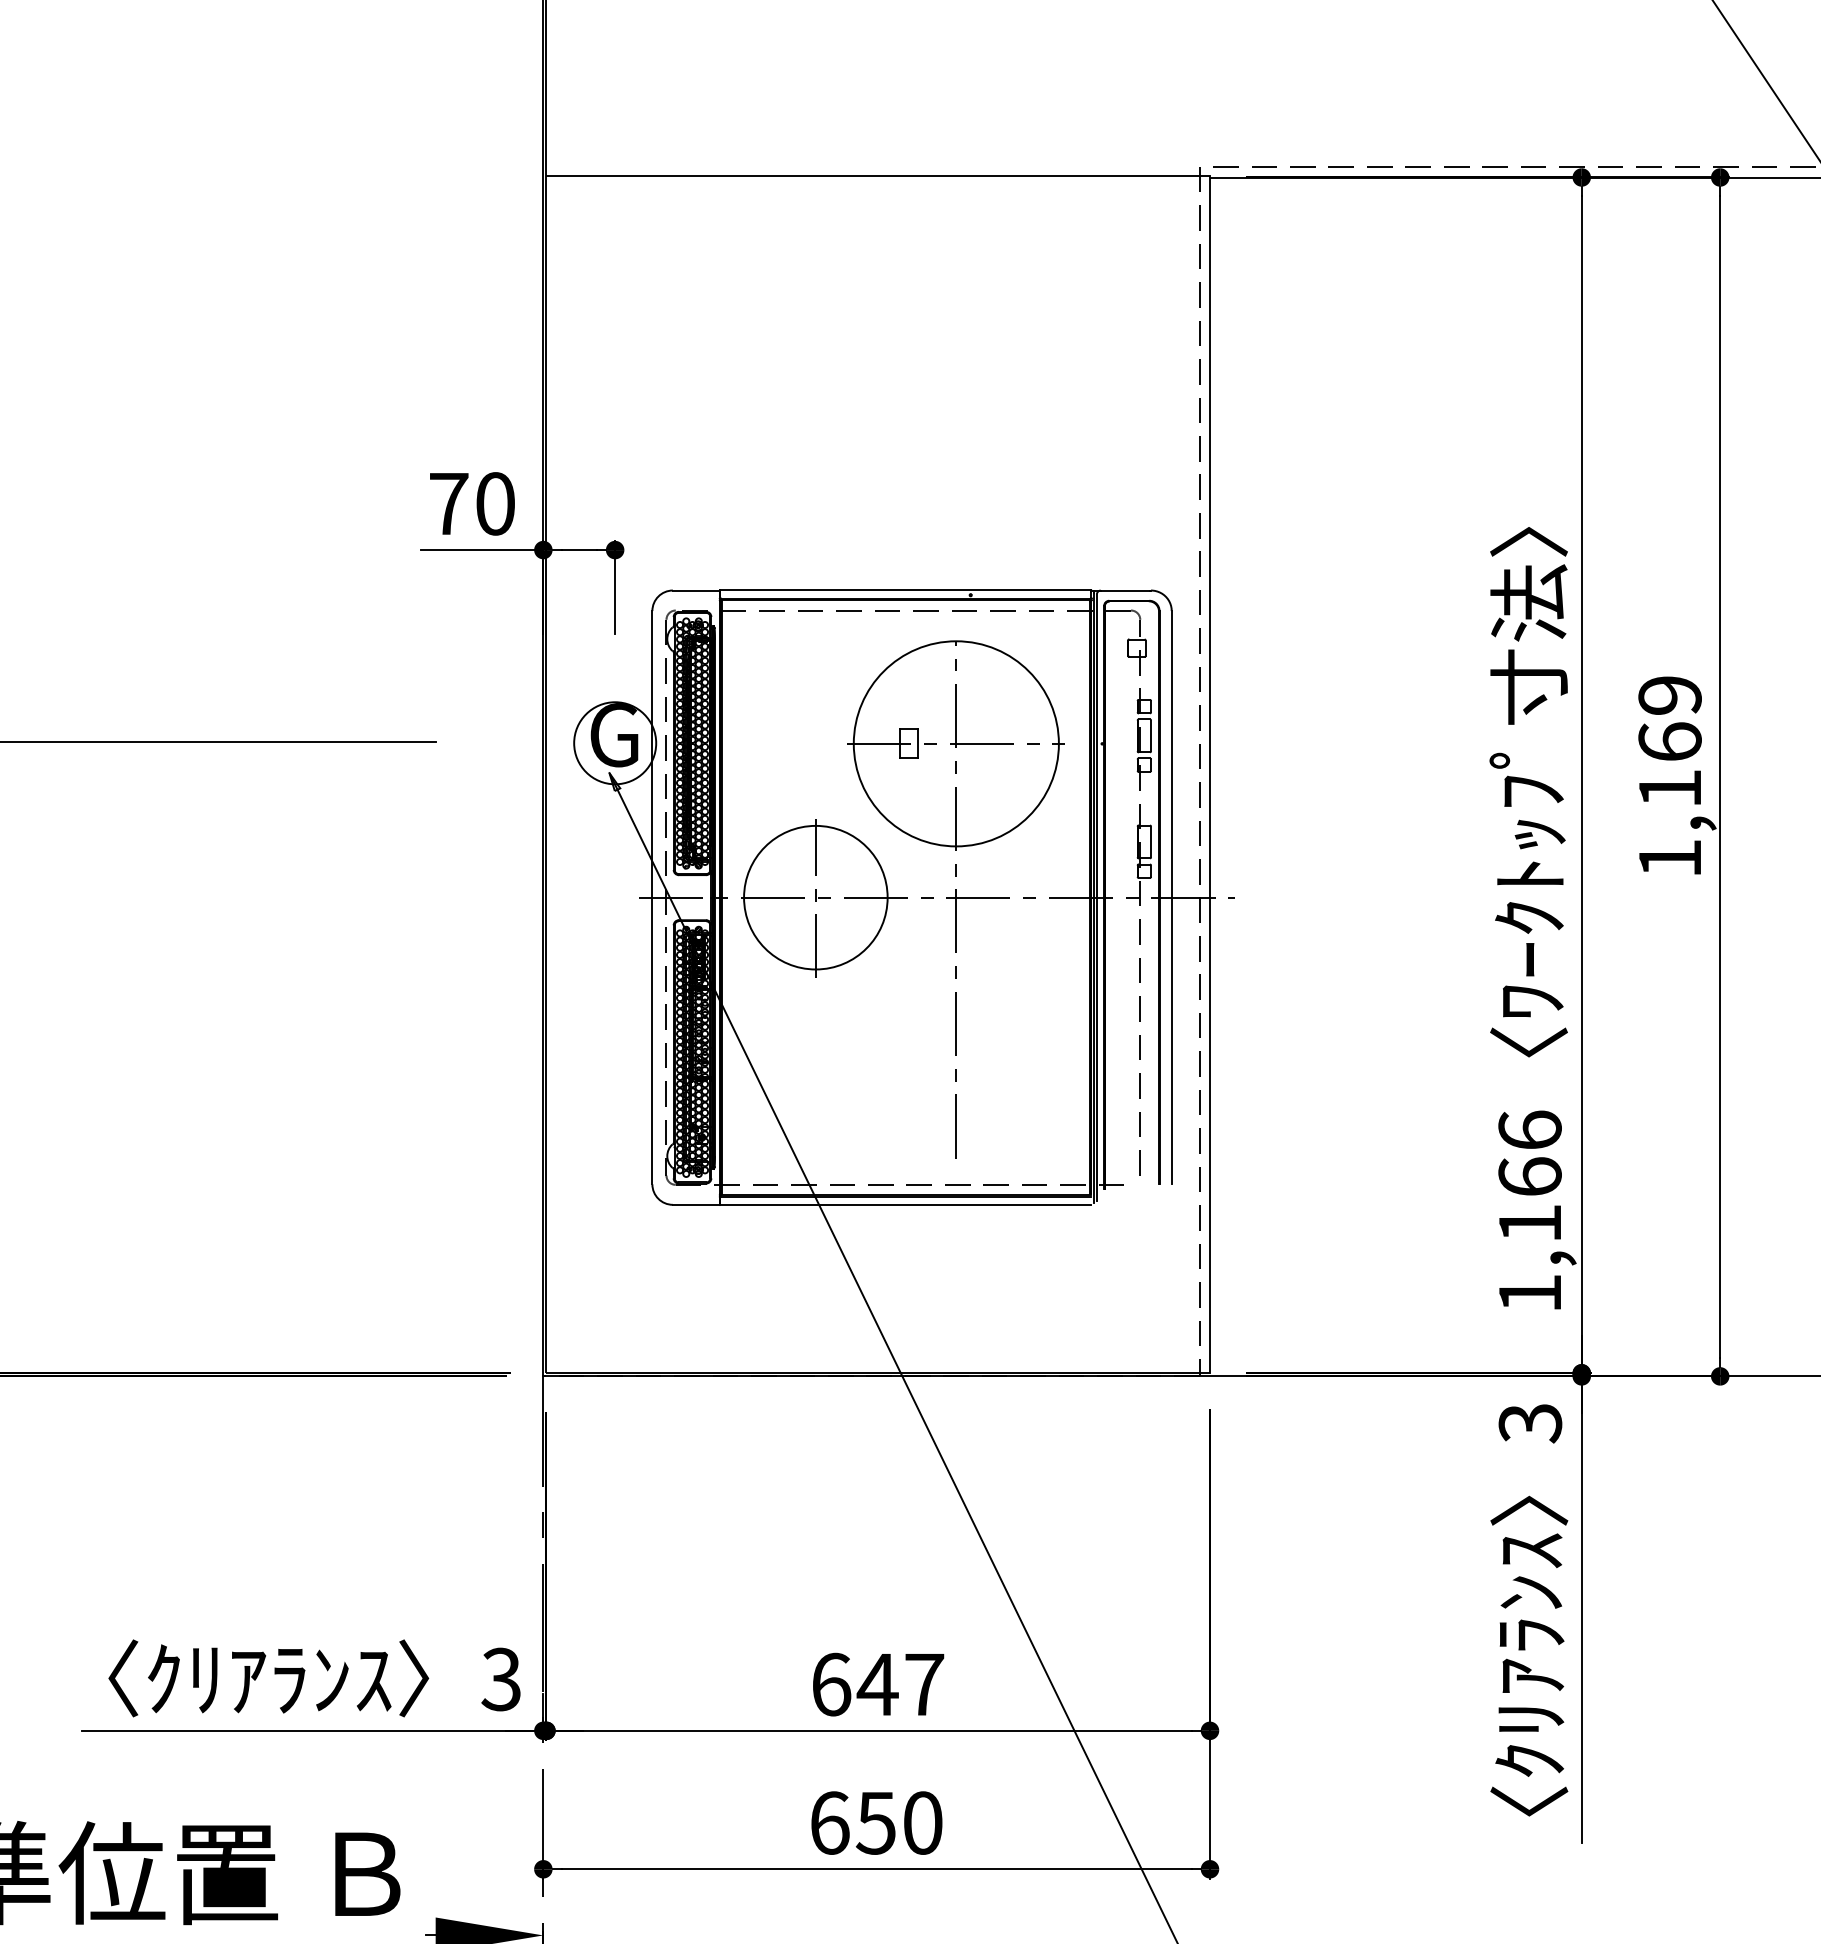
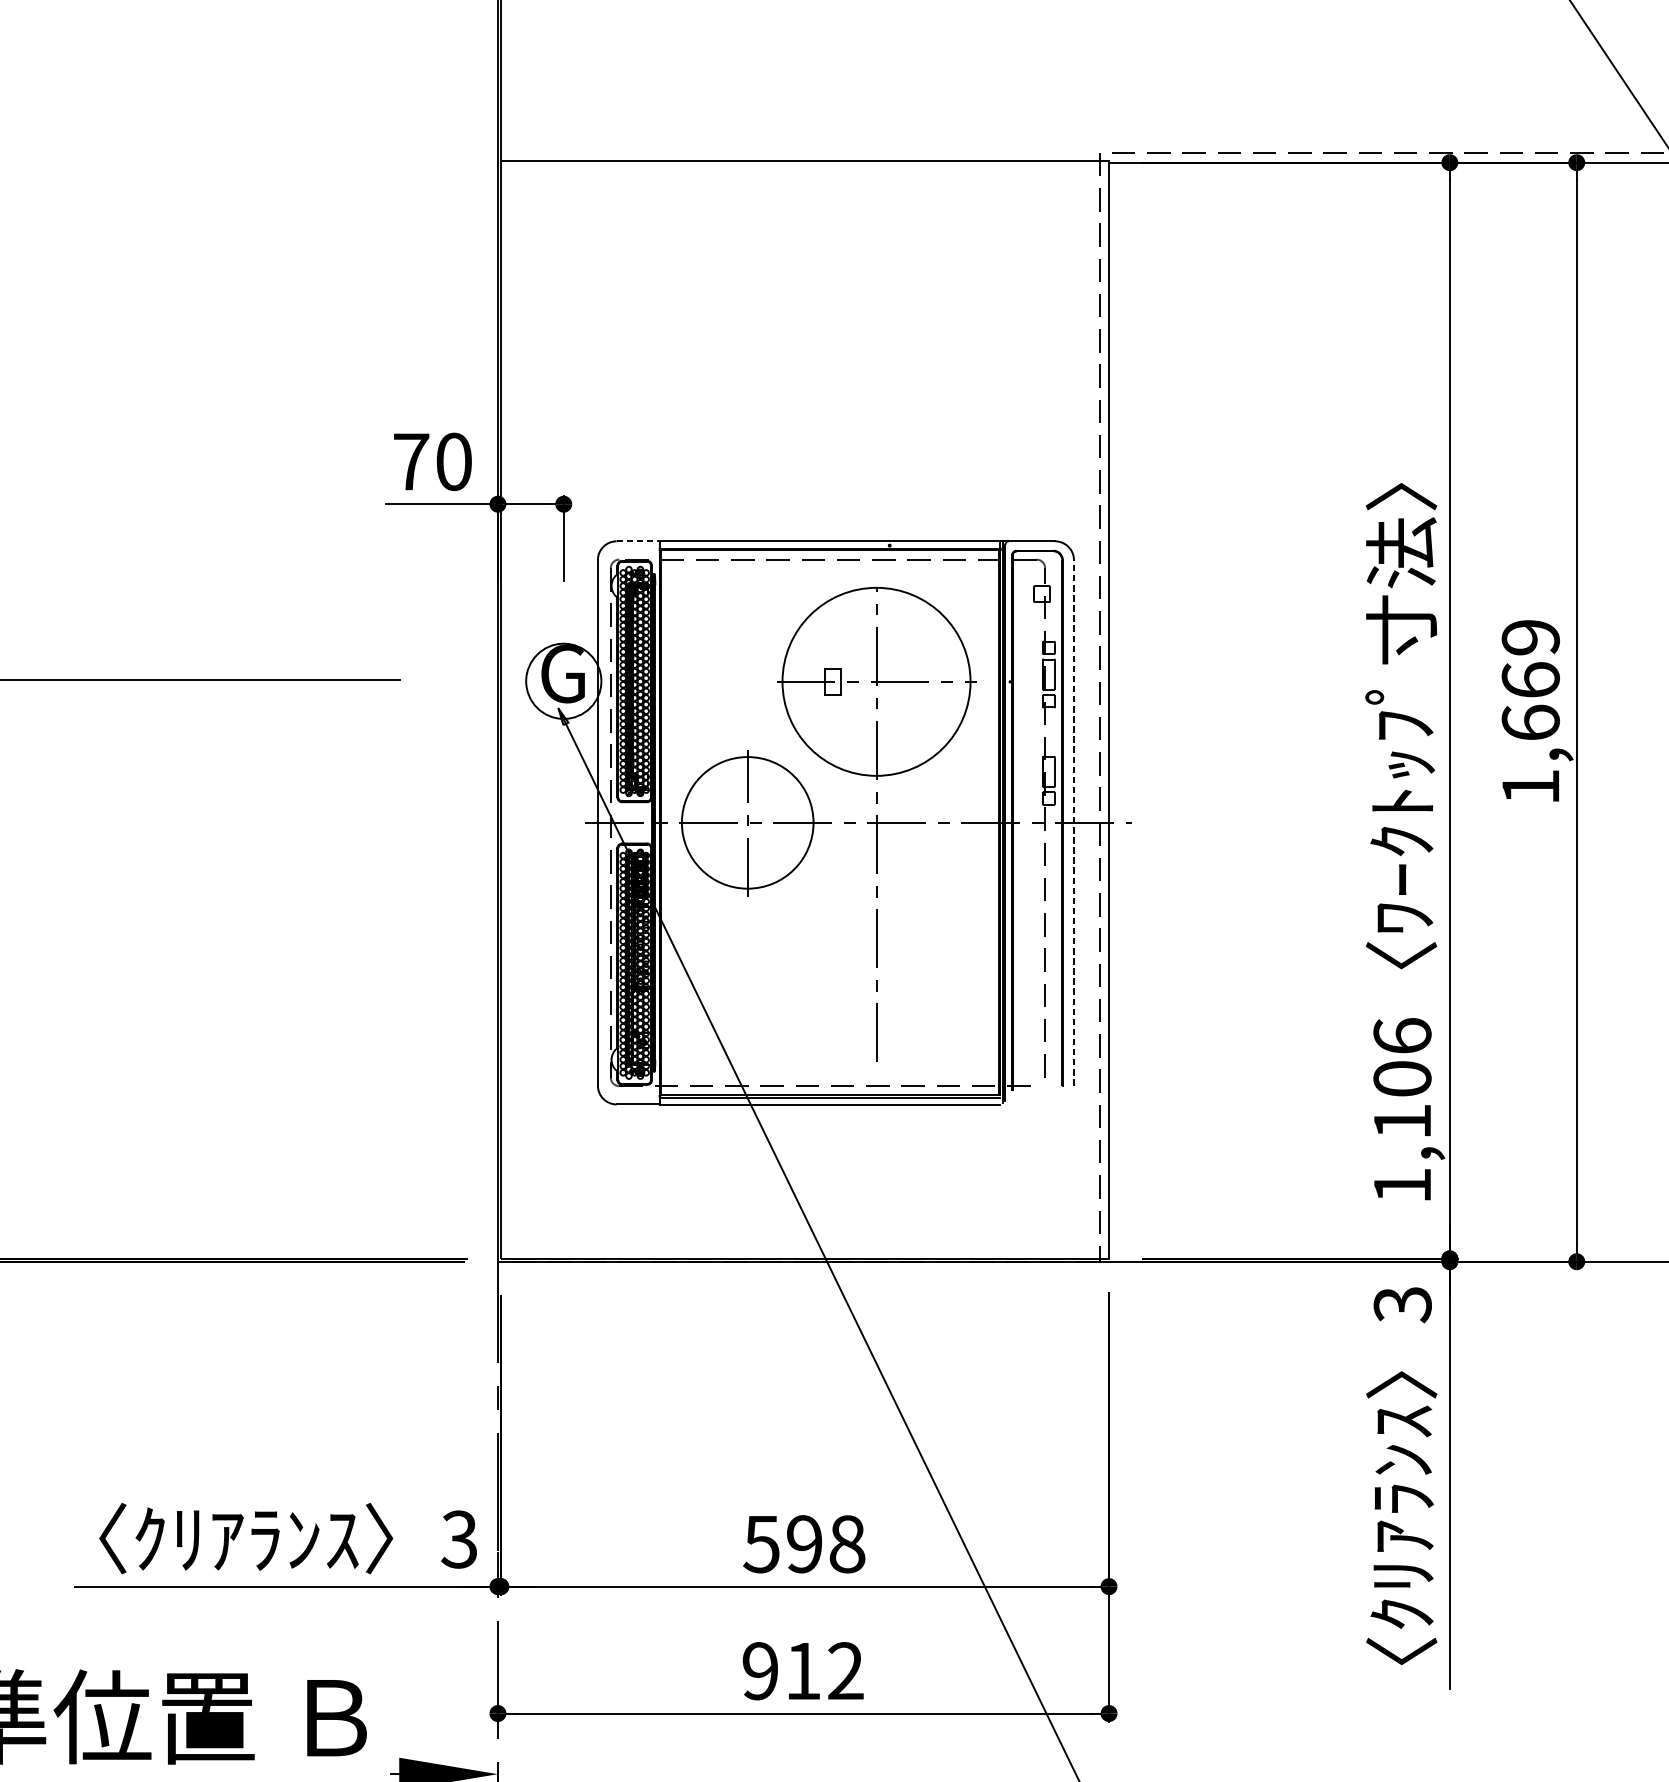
line: (696, 590) -> (638, 541), solid -> dashed
text: (1669, 787) -> (1530, 721), 1,169 -> 1,669
line: (1171, 897) -> (1073, 822), solid -> dashed
text: (1529, 1176) -> (1401, 1078), 1,166 -> 1,106
text: (877, 1684) -> (804, 1544), 647 -> 598
text: (876, 1822) -> (803, 1670), 650 -> 912

